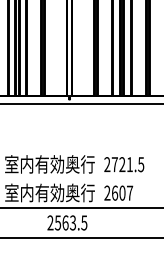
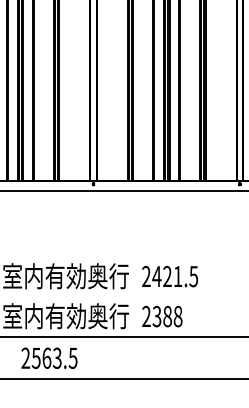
text: (114, 164) -> (156, 276), 2721.5 -> 2421.5
text: (122, 193) -> (167, 316), 2607 -> 2388
text: (67, 222) -> (49, 357), moved

